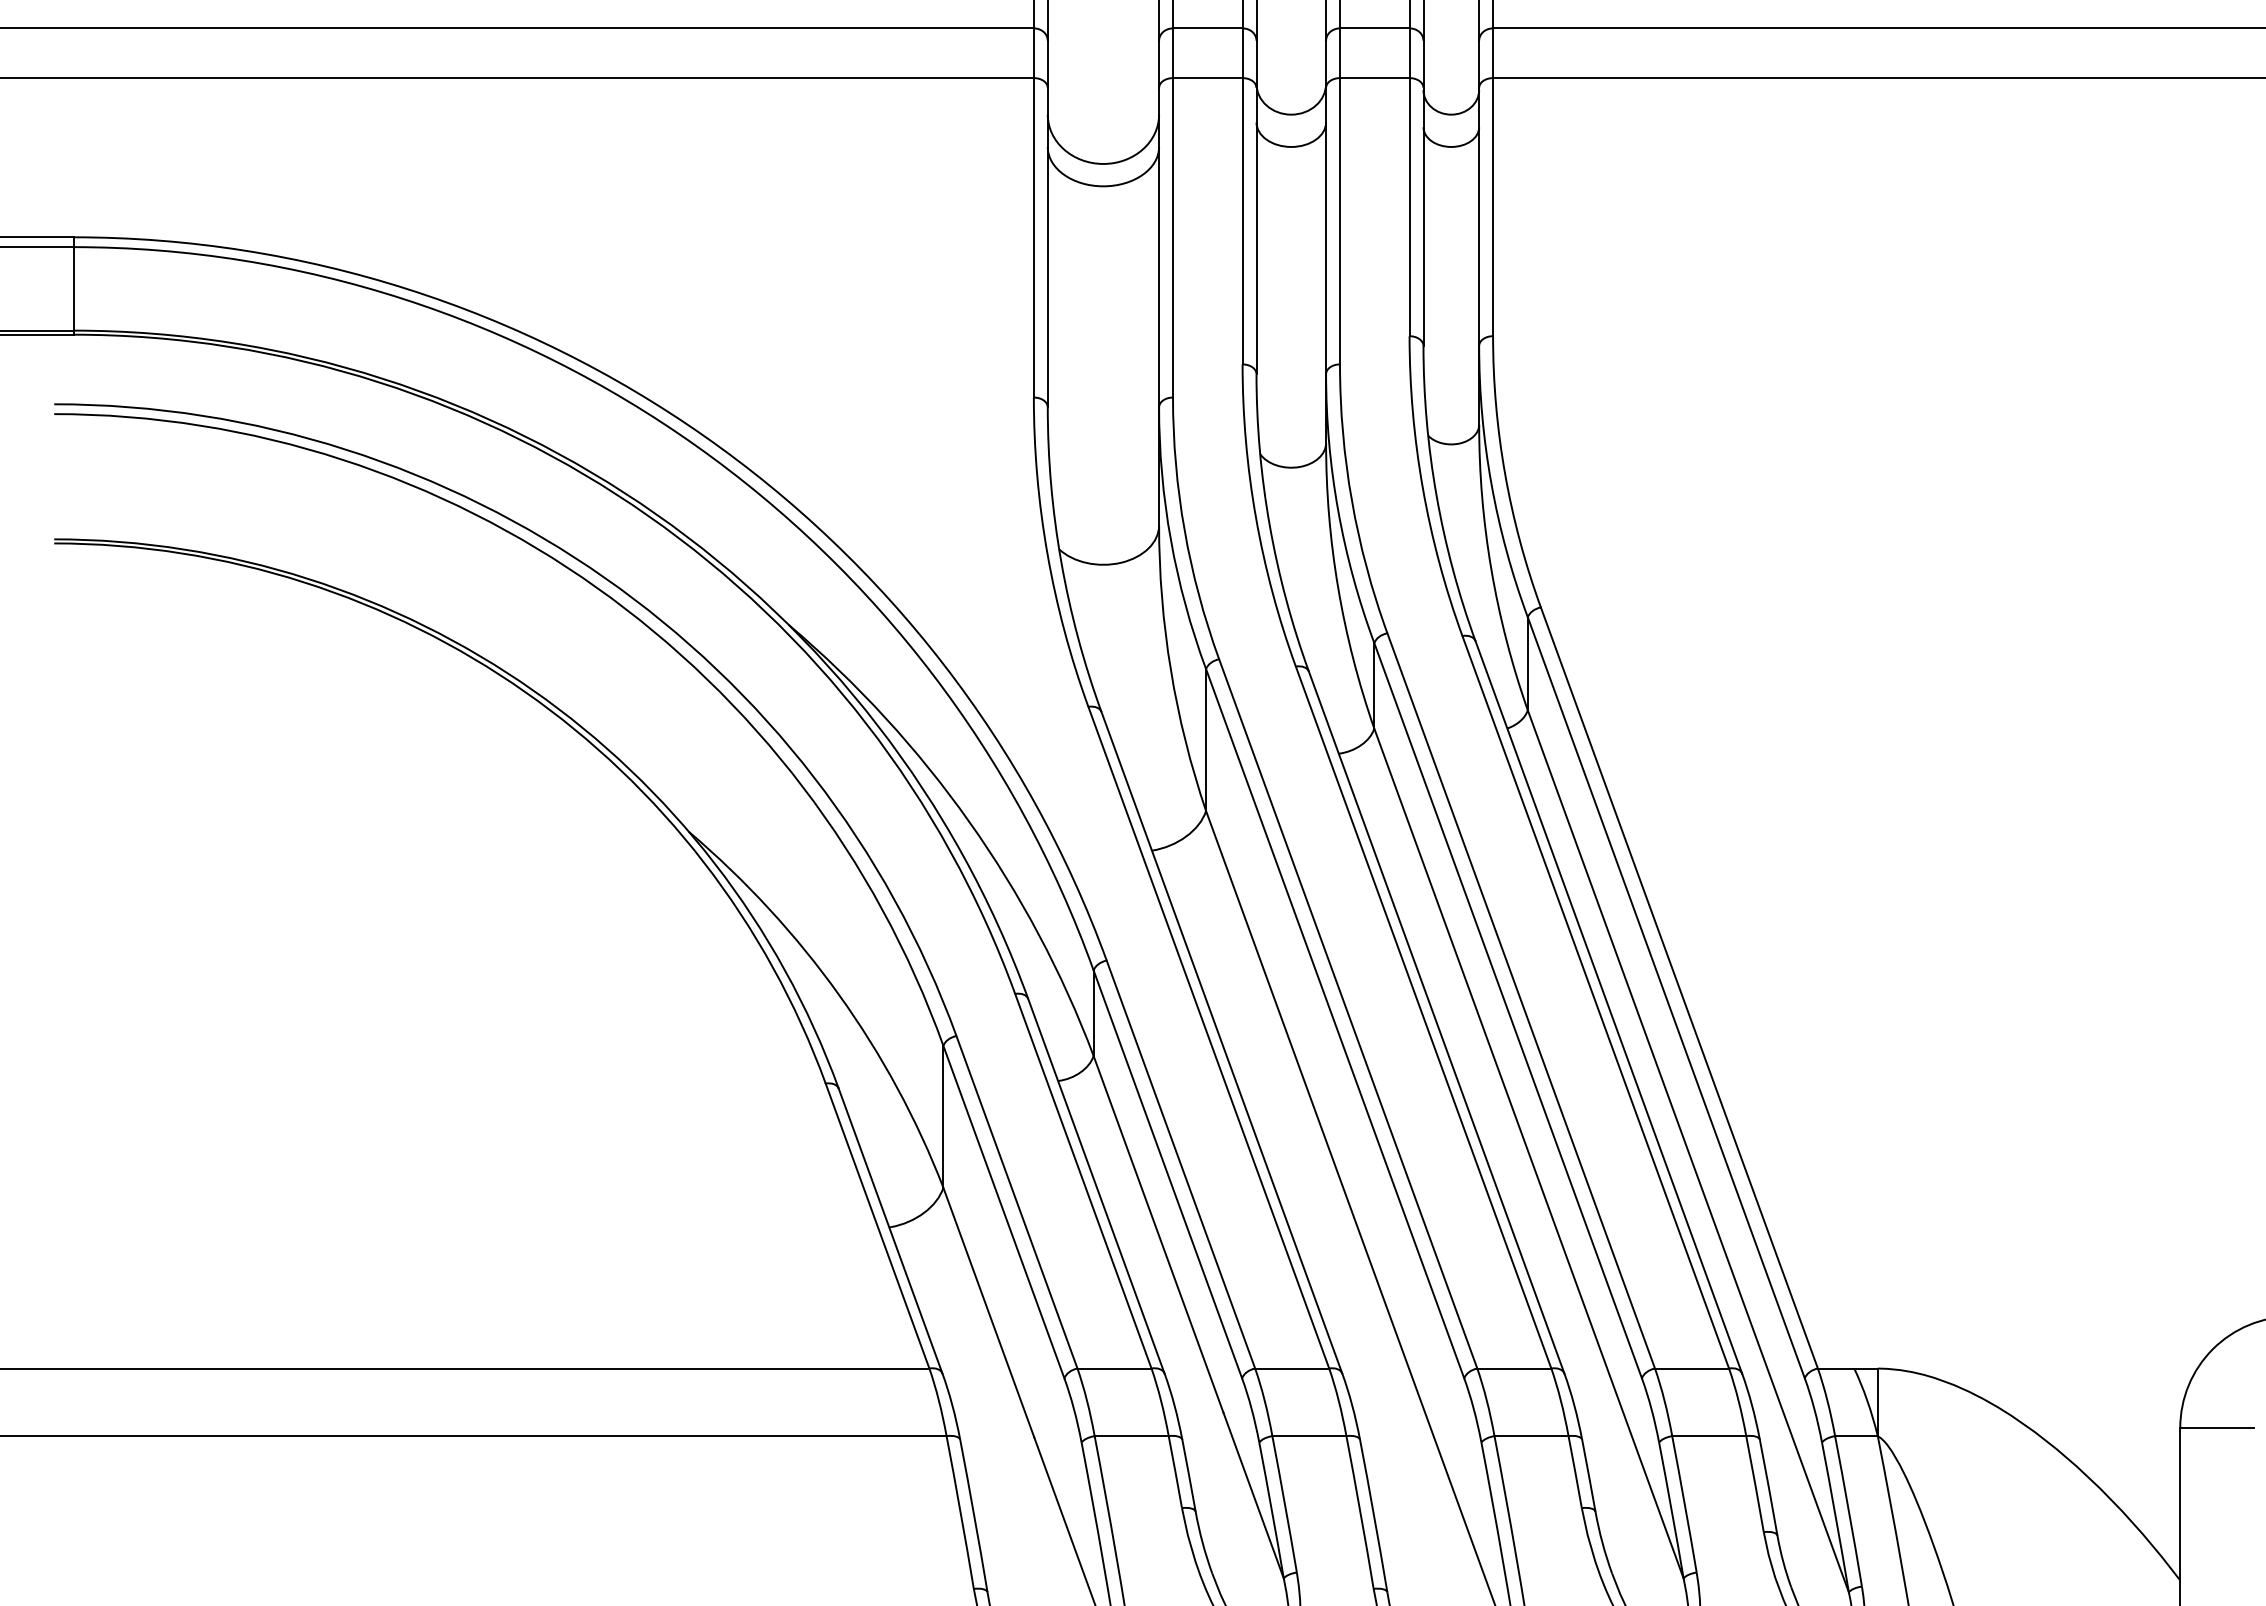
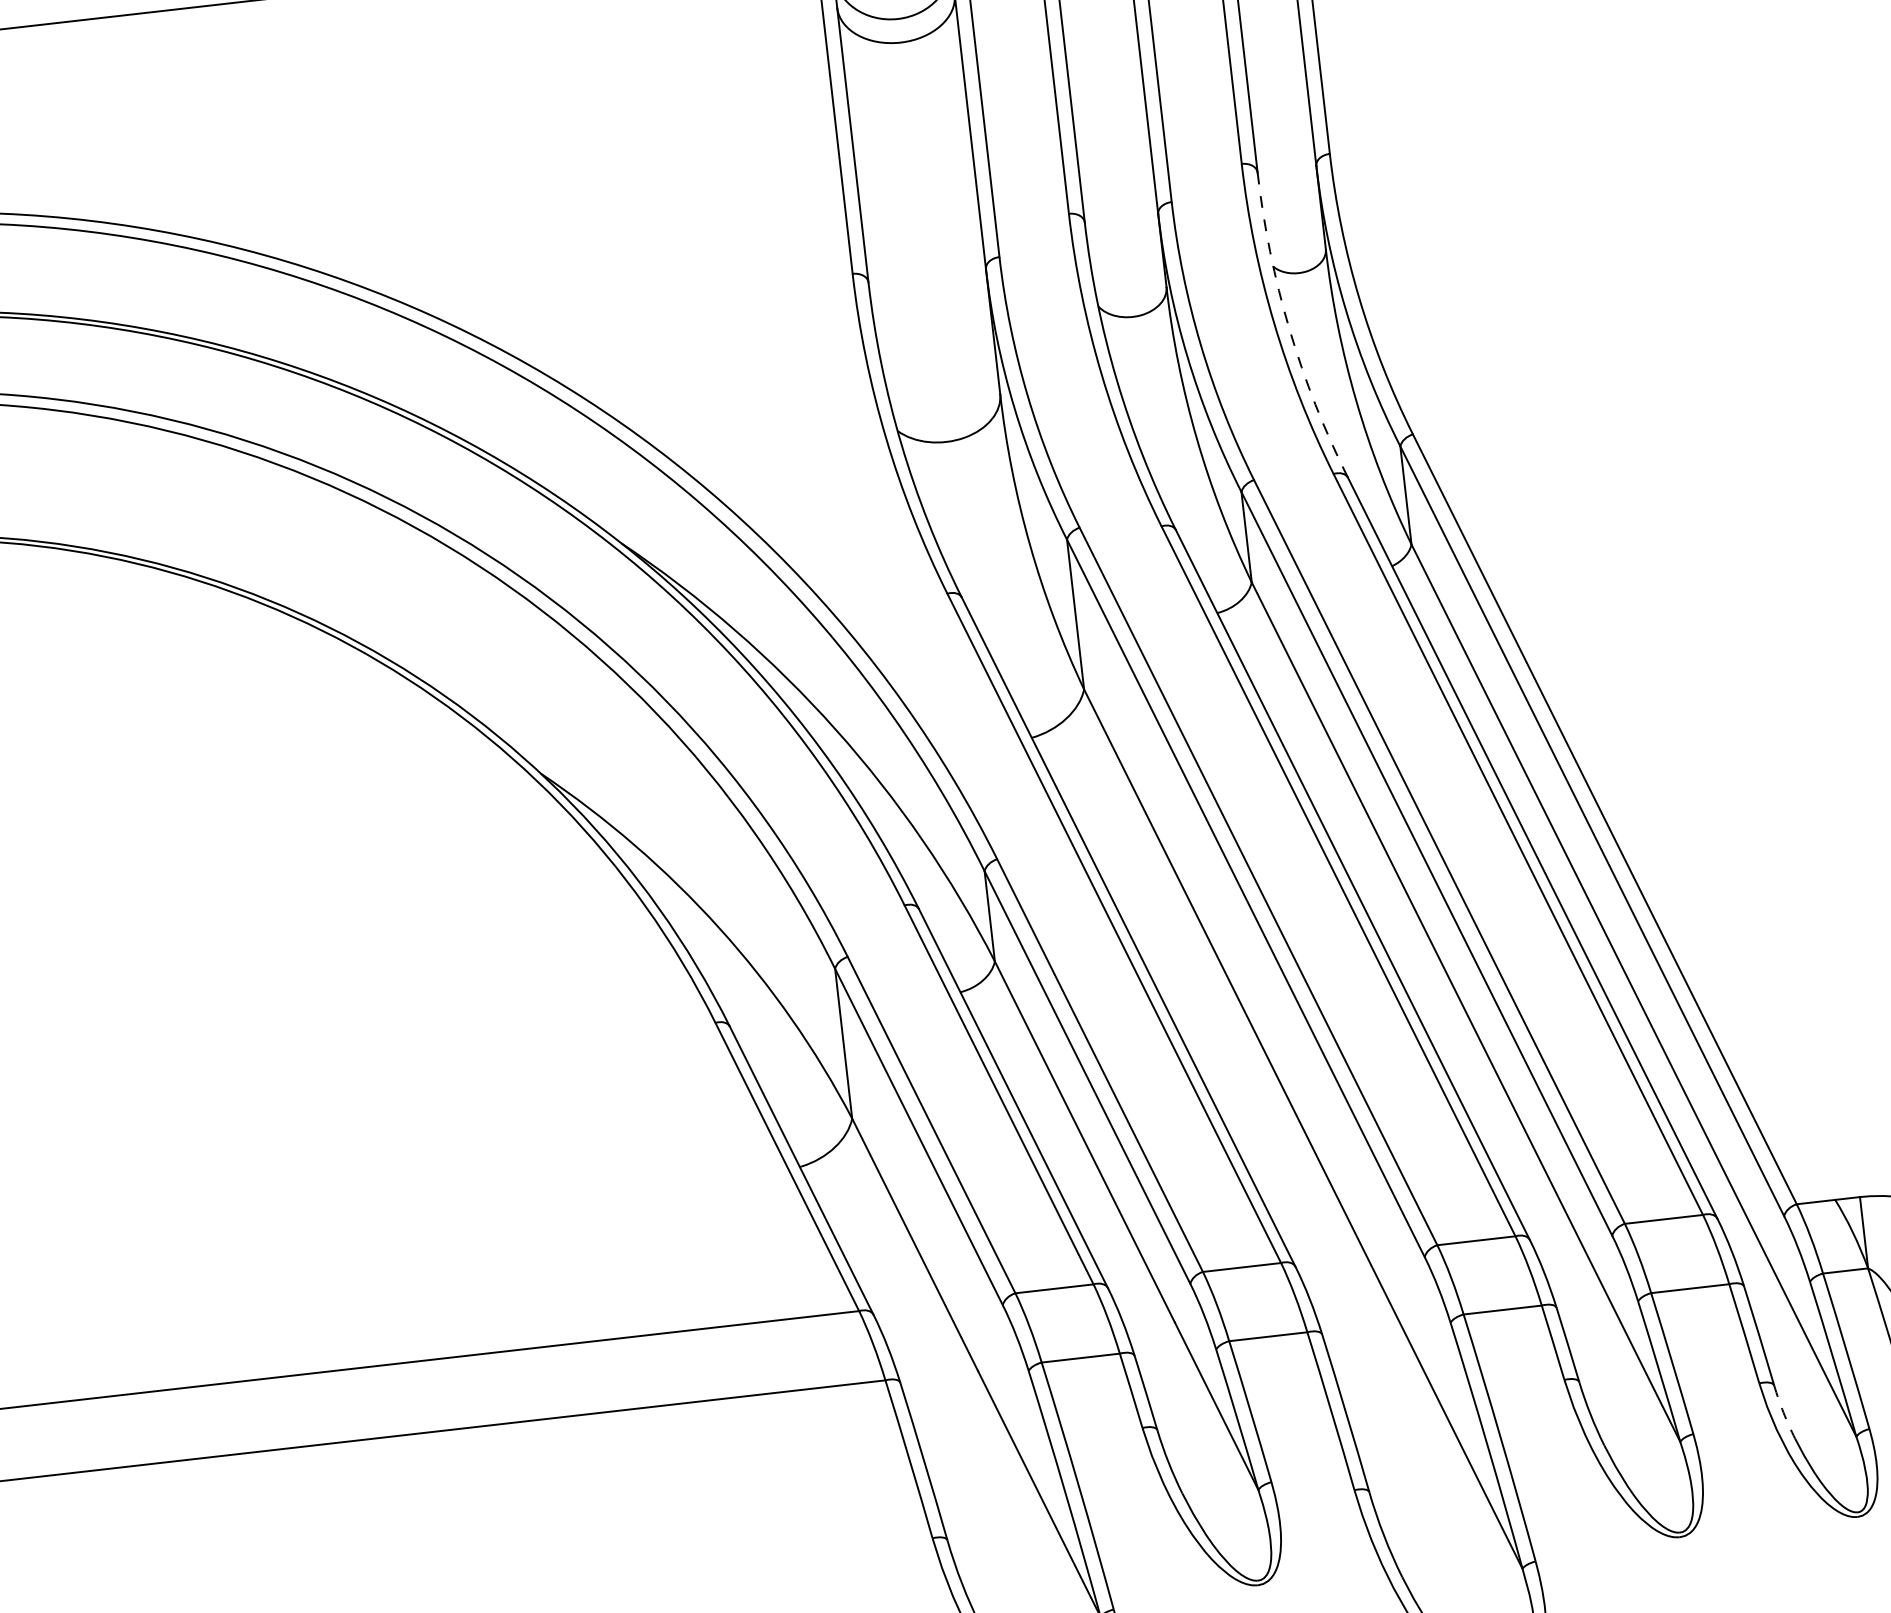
arc: (1436, 495) -> (1289, 328), solid -> dashed
arc: (1783, 1562) -> (1783, 1413), solid -> dashed

